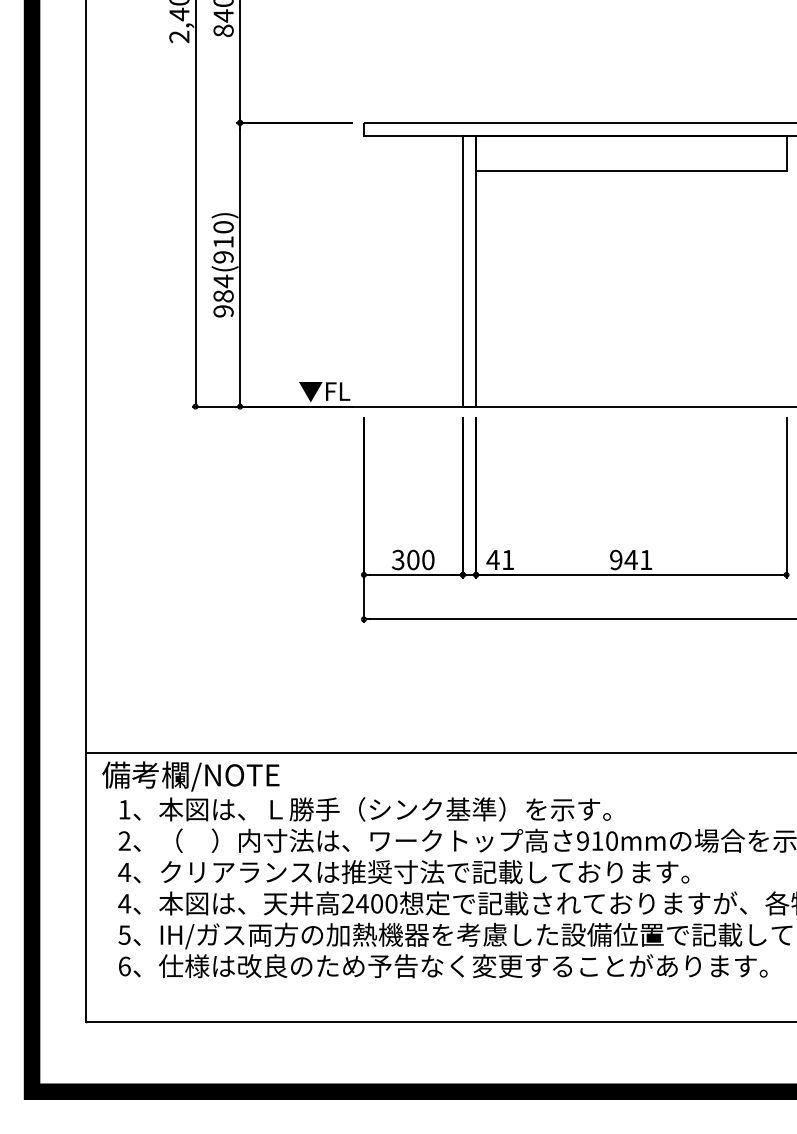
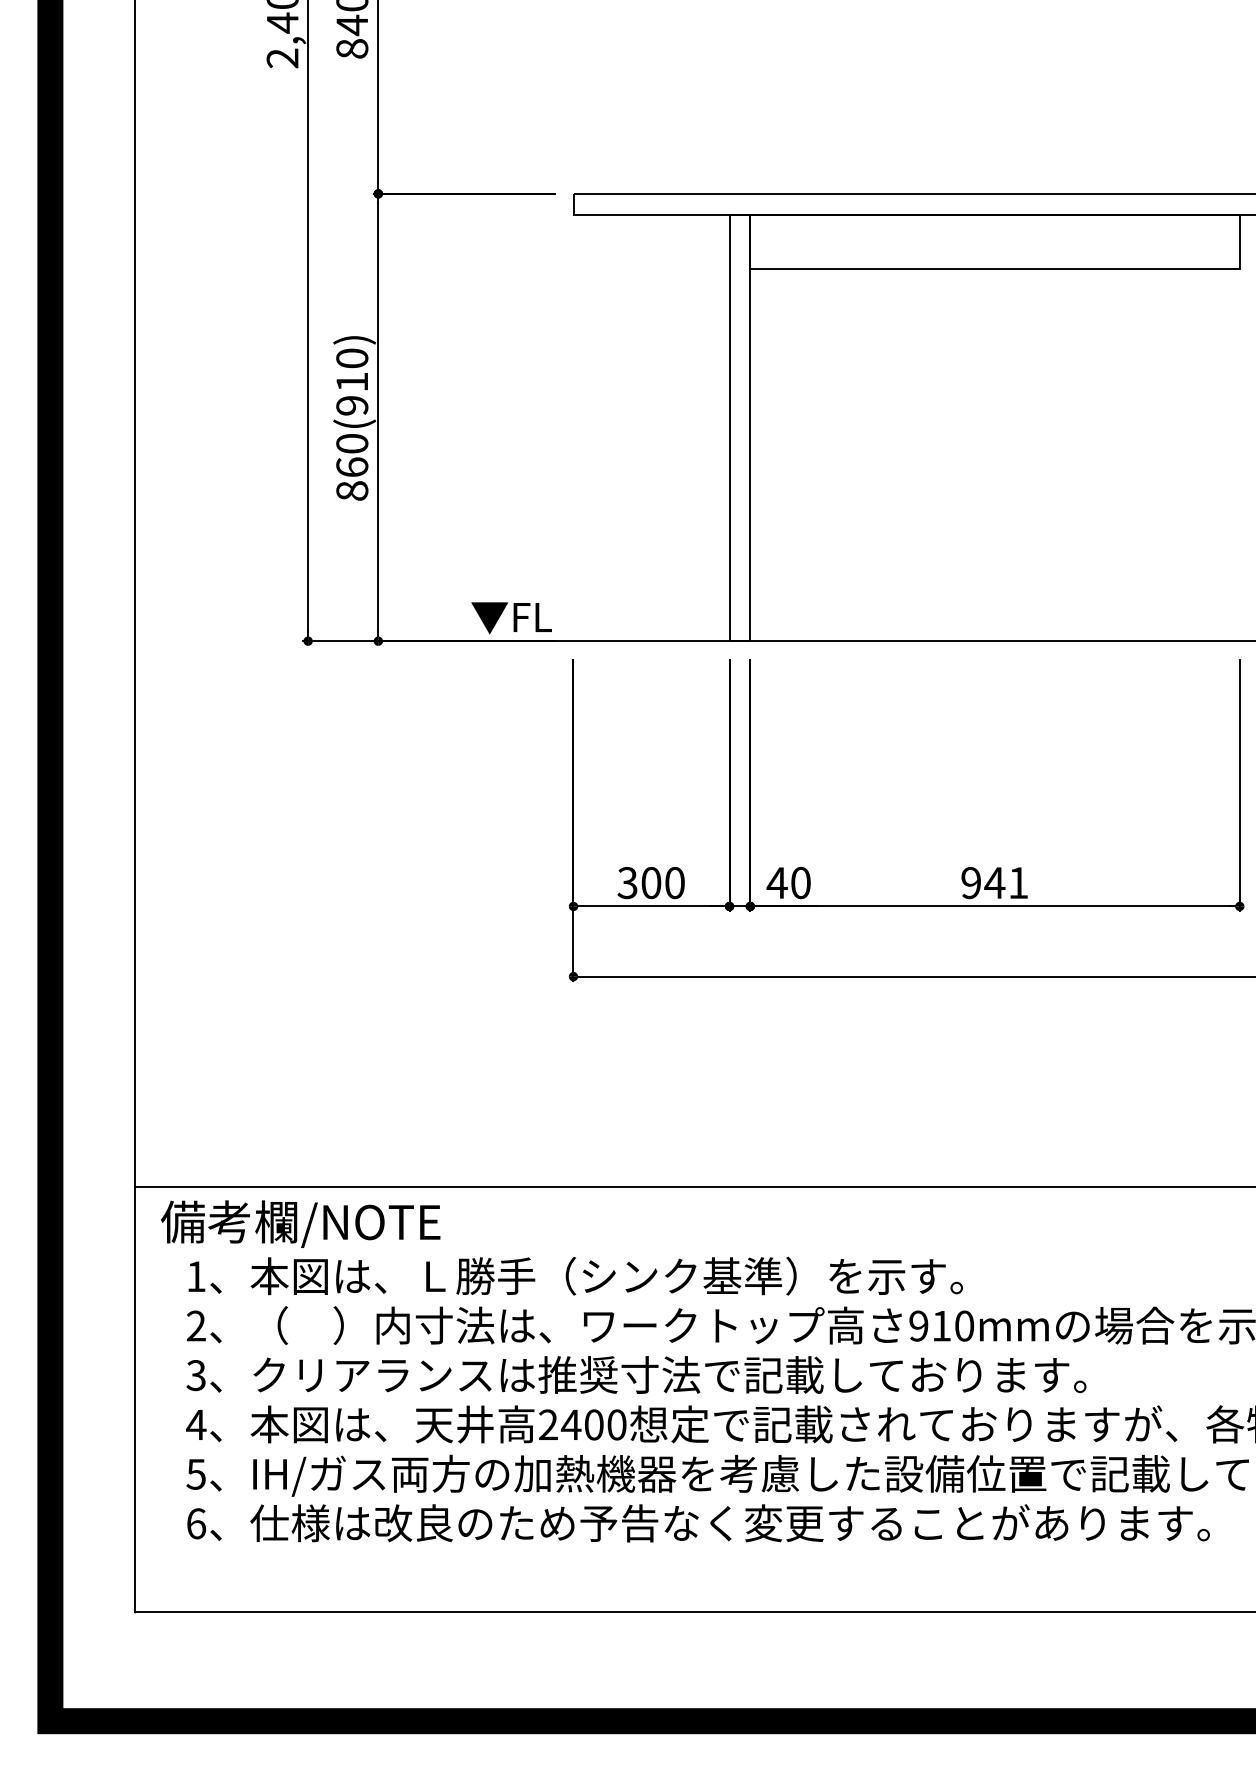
text: (223, 295) -> (352, 466), 984(910) -> 860(910)
text: (508, 559) -> (801, 882), 41 -> 40
text: (124, 872) -> (196, 1375), 4 -> 3

